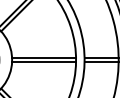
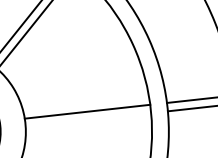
line: (44, 62) -> (89, 120), removed

